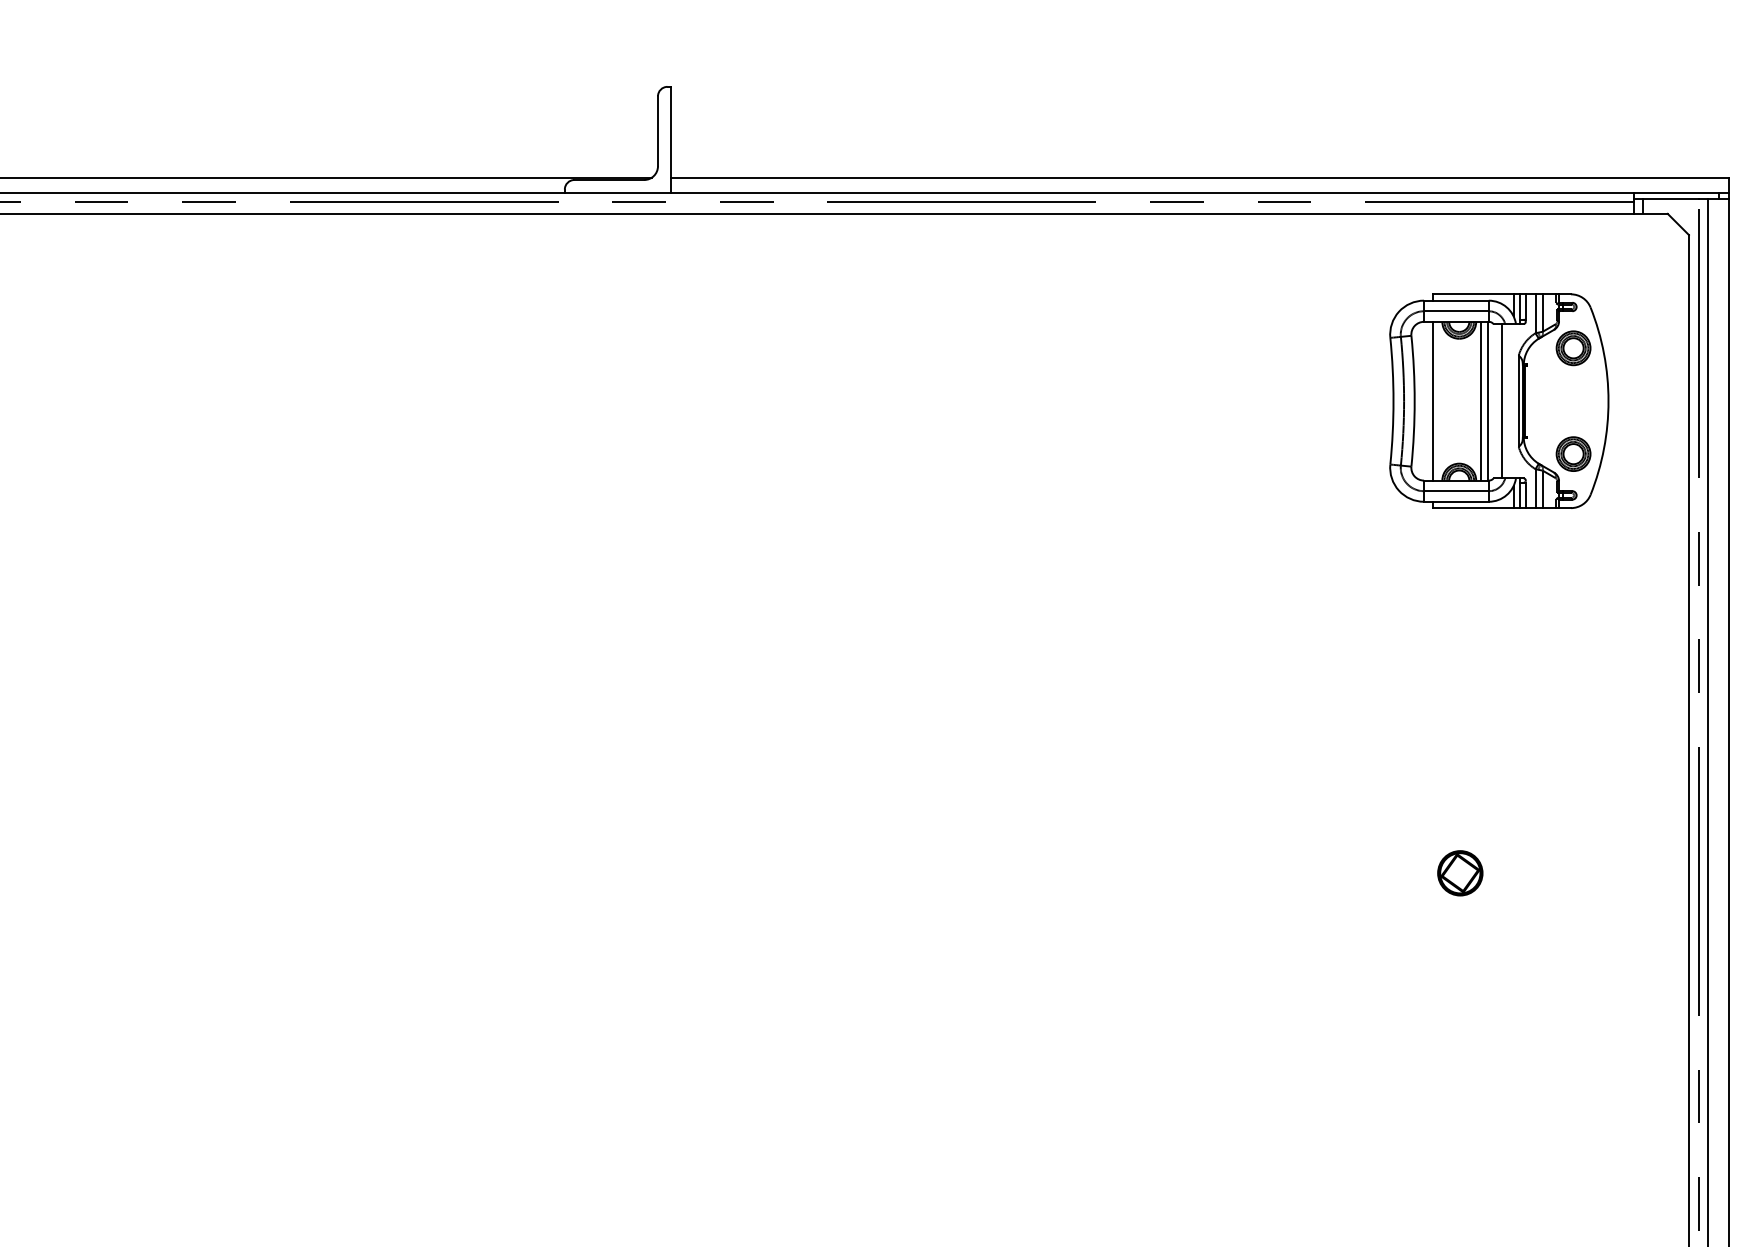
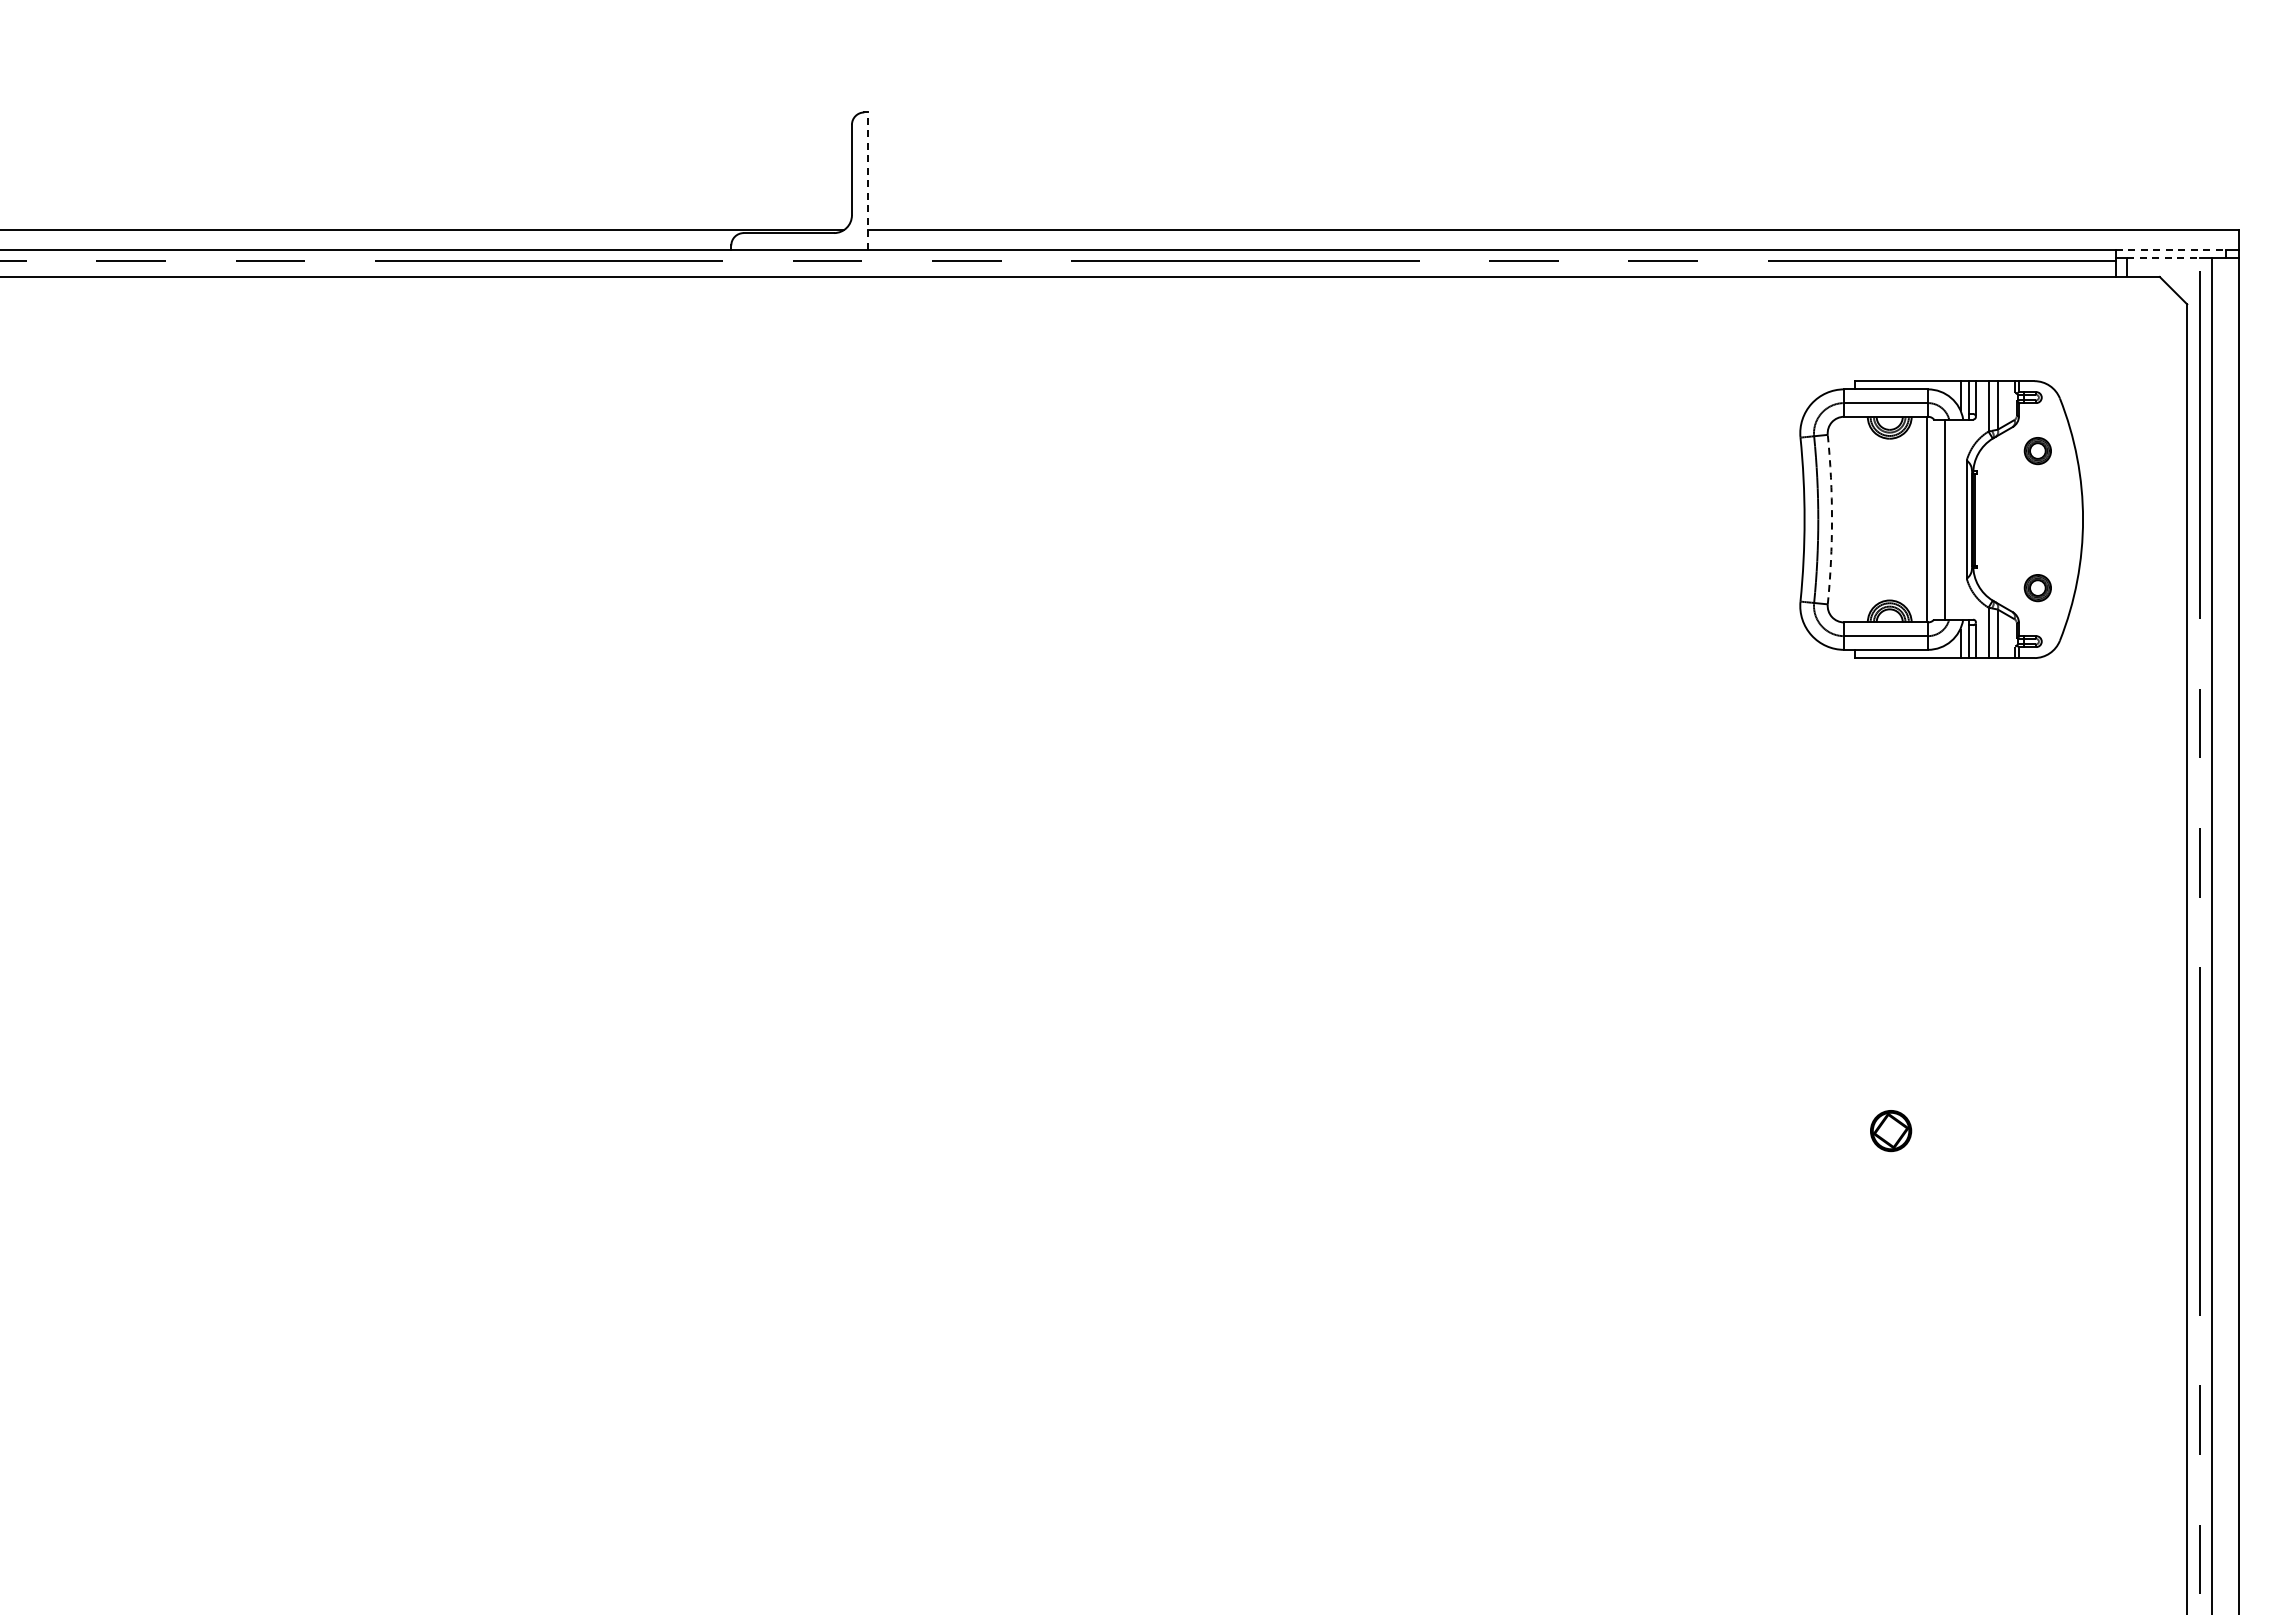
line: (670, 140) -> (868, 181), solid -> dashed
line: (1676, 192) -> (2170, 249), solid -> dashed
line: (1671, 199) -> (2164, 258), solid -> dashed
part: (1573, 347) -> (2037, 450), size x0.6
arc: (1415, 401) -> (1832, 519), solid -> dashed
line: (1432, 401) -> (1855, 519), removed
line: (1481, 401) -> (1918, 519), removed
part: (1573, 453) -> (2037, 587), size x0.6
part: (1459, 872) -> (1890, 1130), size x0.7

